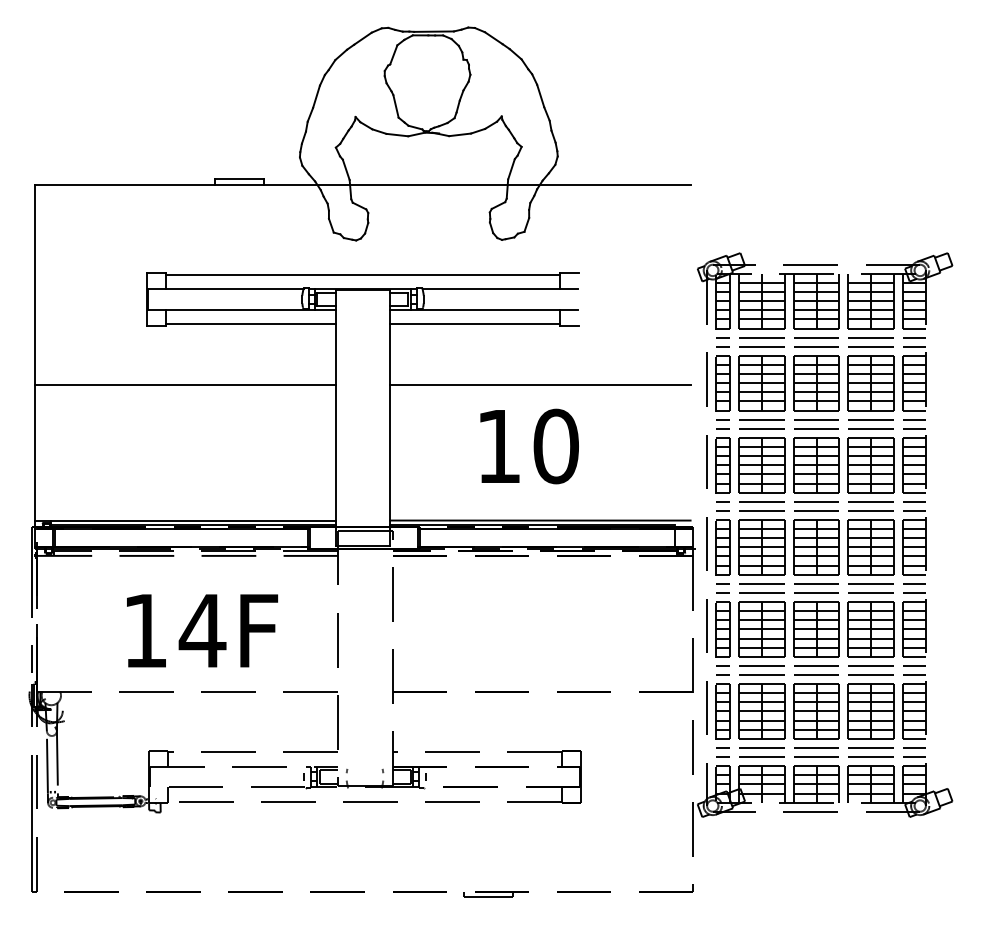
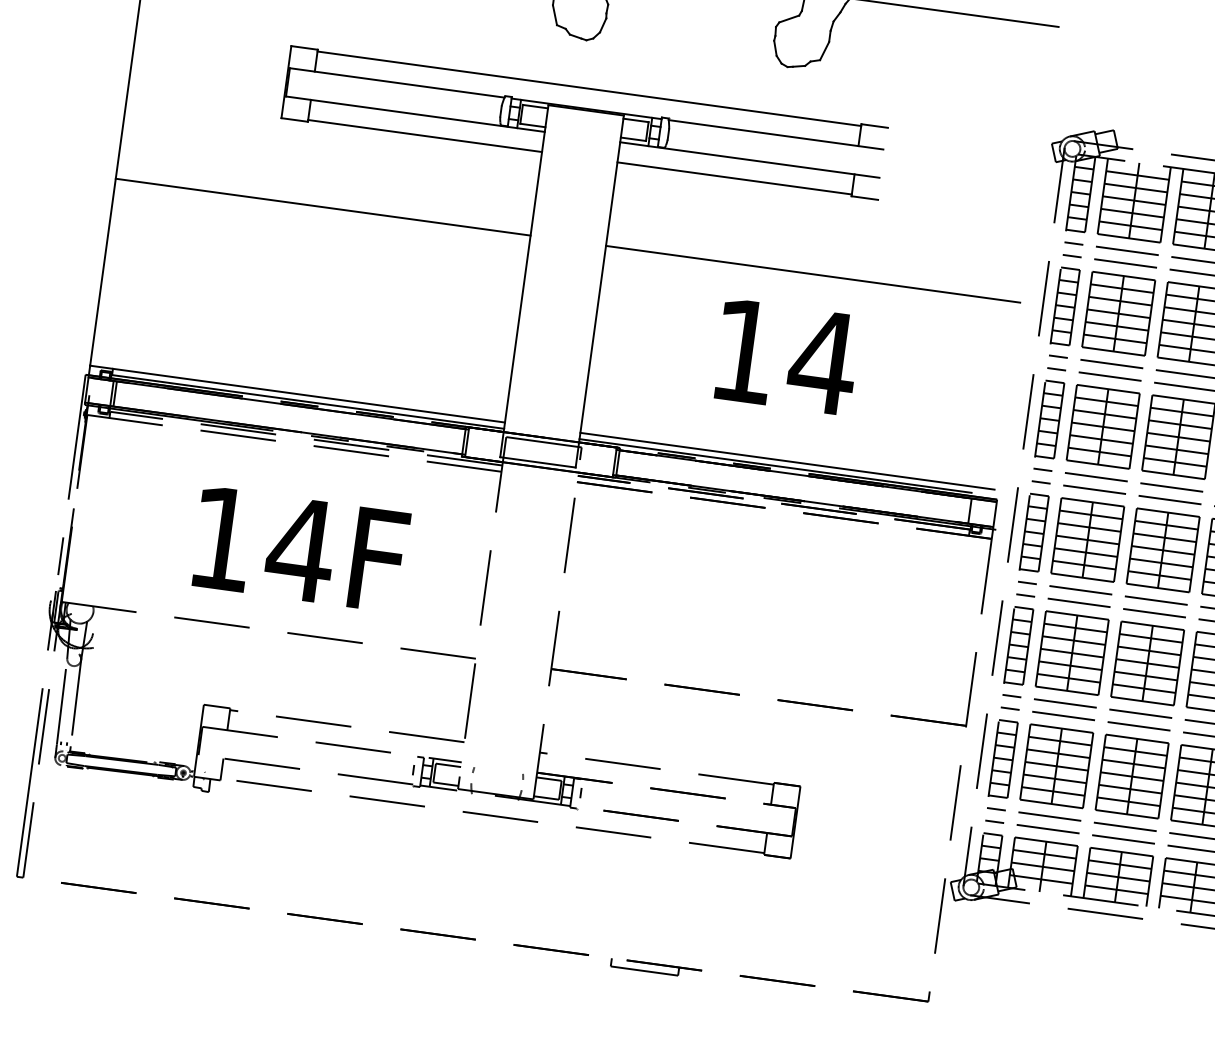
text: (555, 446) -> (822, 362), 10 -> 14

